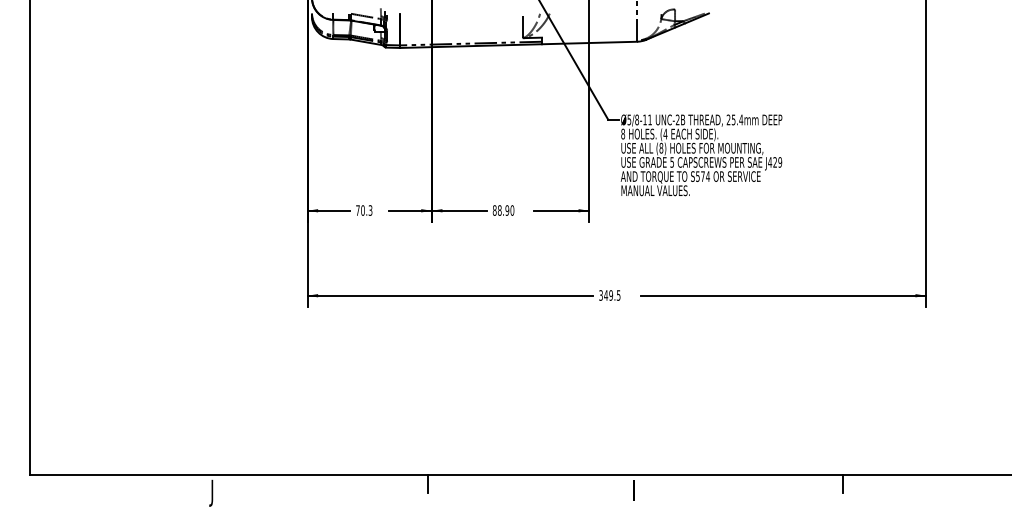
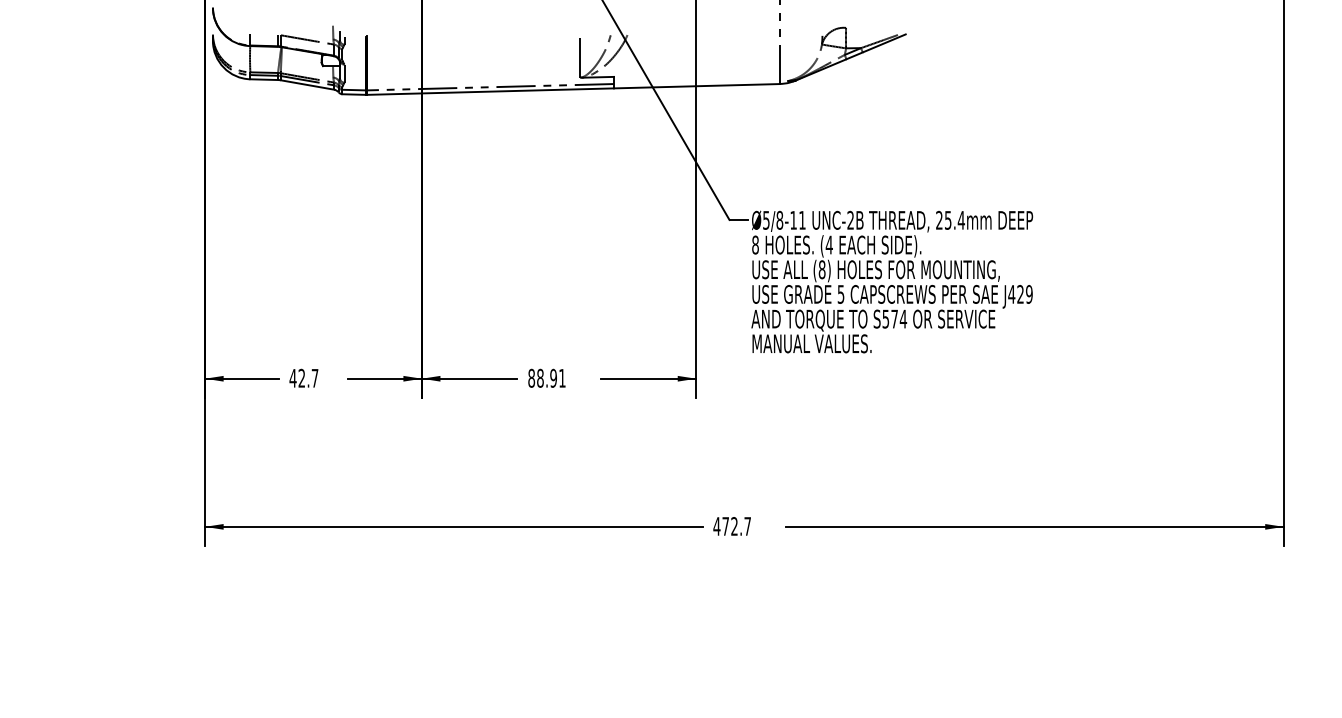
text: (363, 210) -> (302, 378), 70.3 -> 42.7
text: (512, 210) -> (562, 378), 88.90 -> 88.91
text: (609, 295) -> (731, 526), 349.5 -> 472.7

